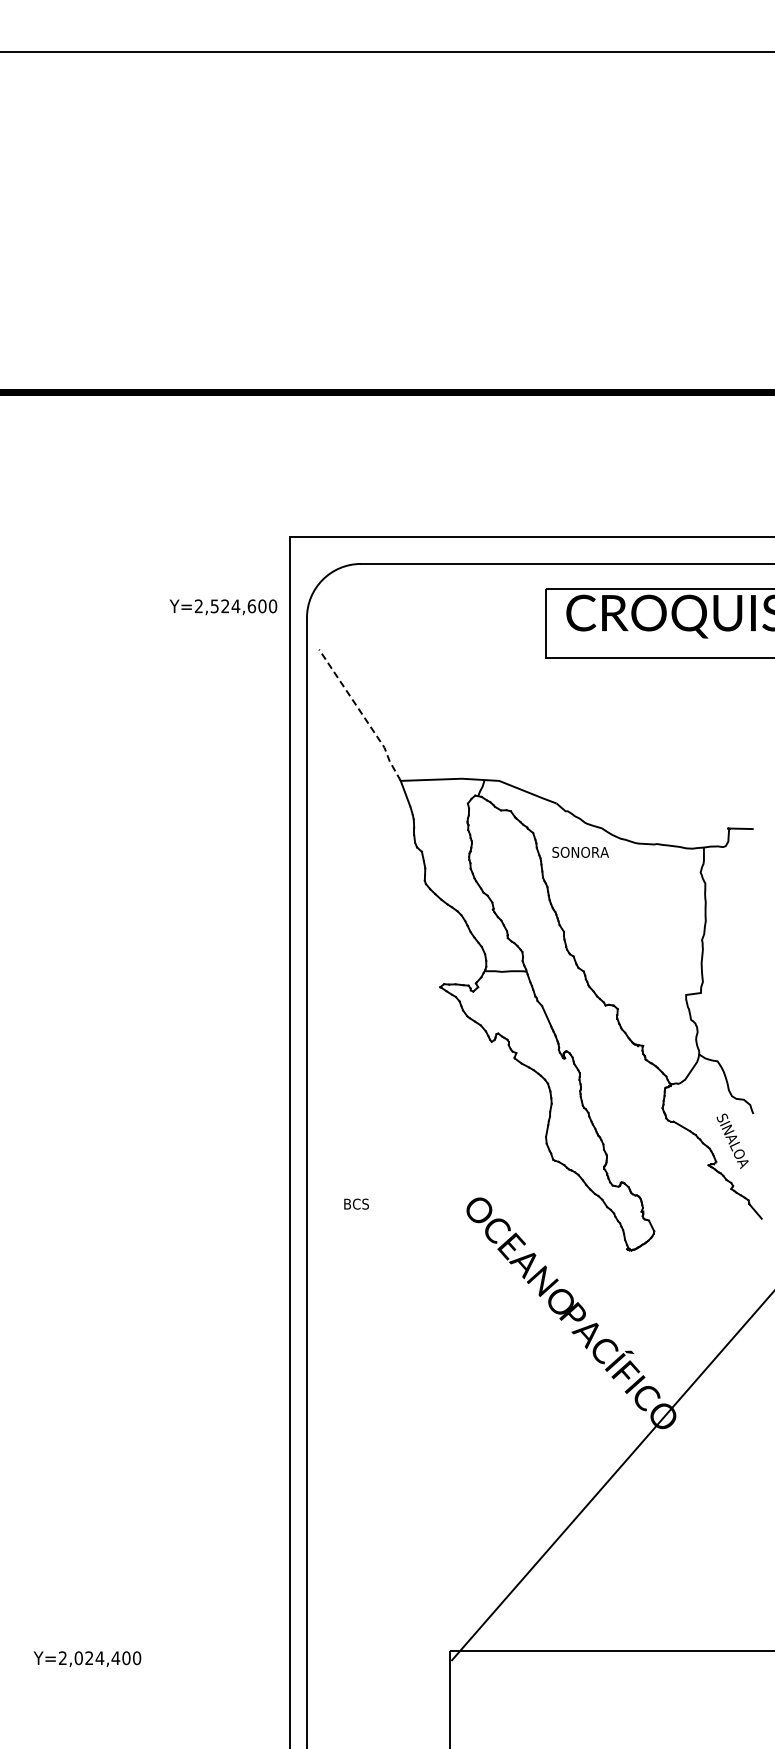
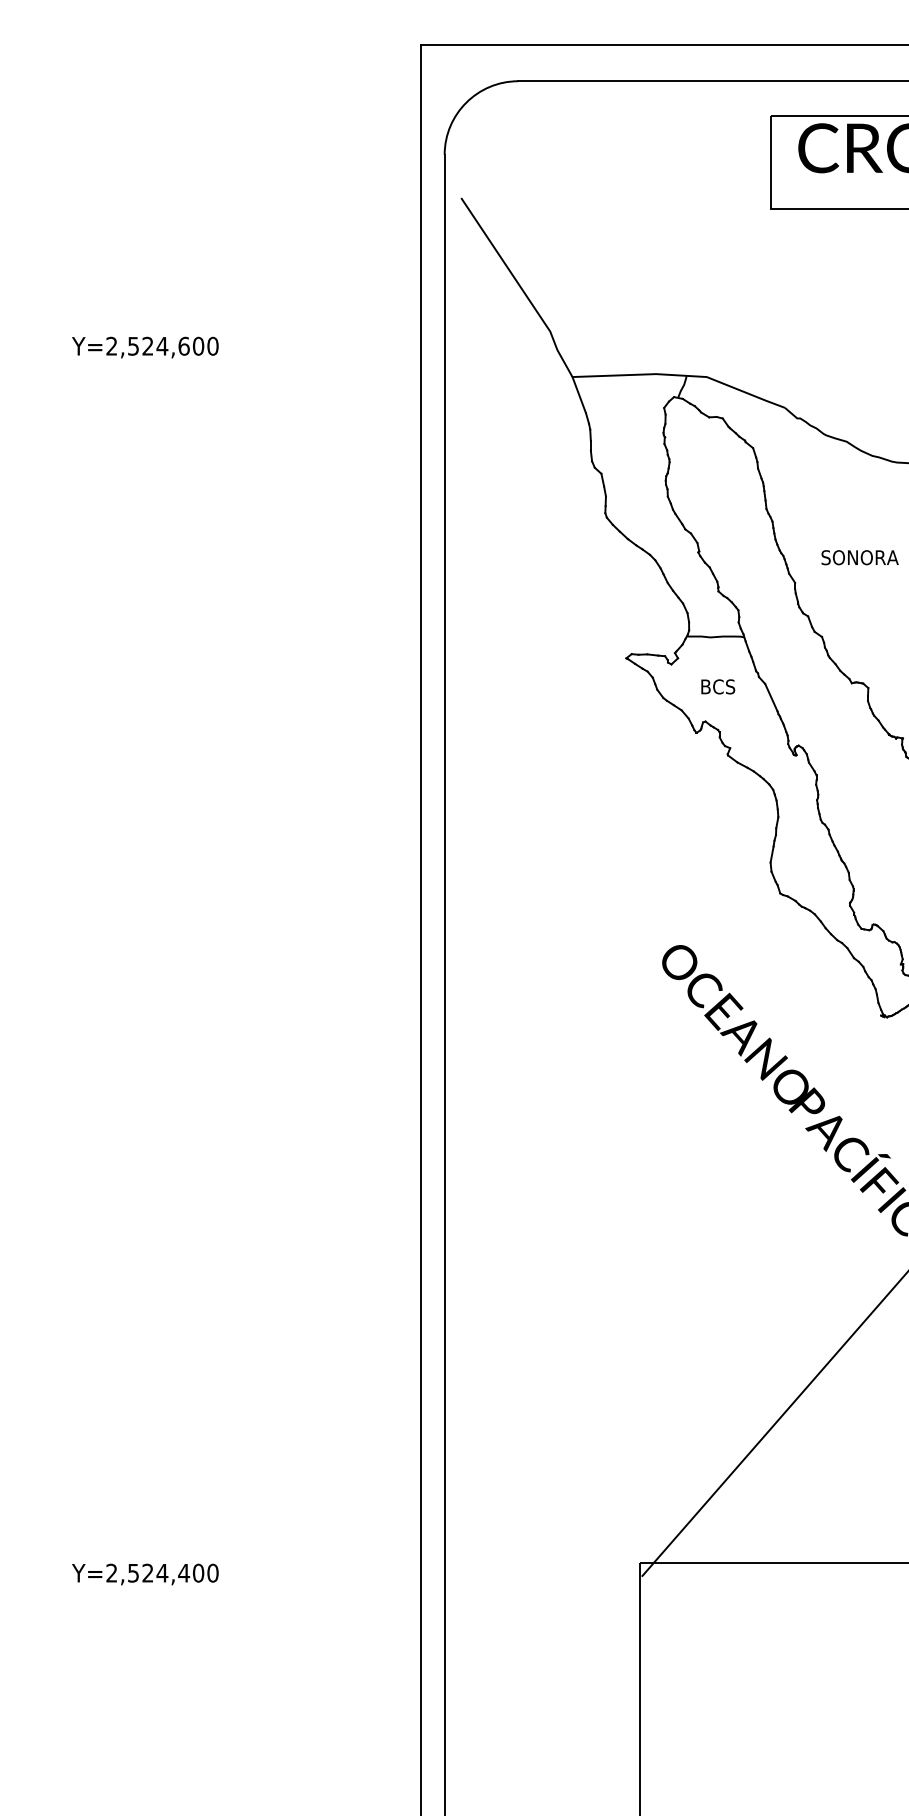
text: (223, 607) -> (145, 347), moved
line: (362, 715) -> (520, 287), dashed -> solid
text: (580, 851) -> (859, 556), moved
text: (356, 1203) -> (718, 685), moved
text: (78, 1658) -> (133, 1573), Y=2,024,400 -> Y=2,524,400

